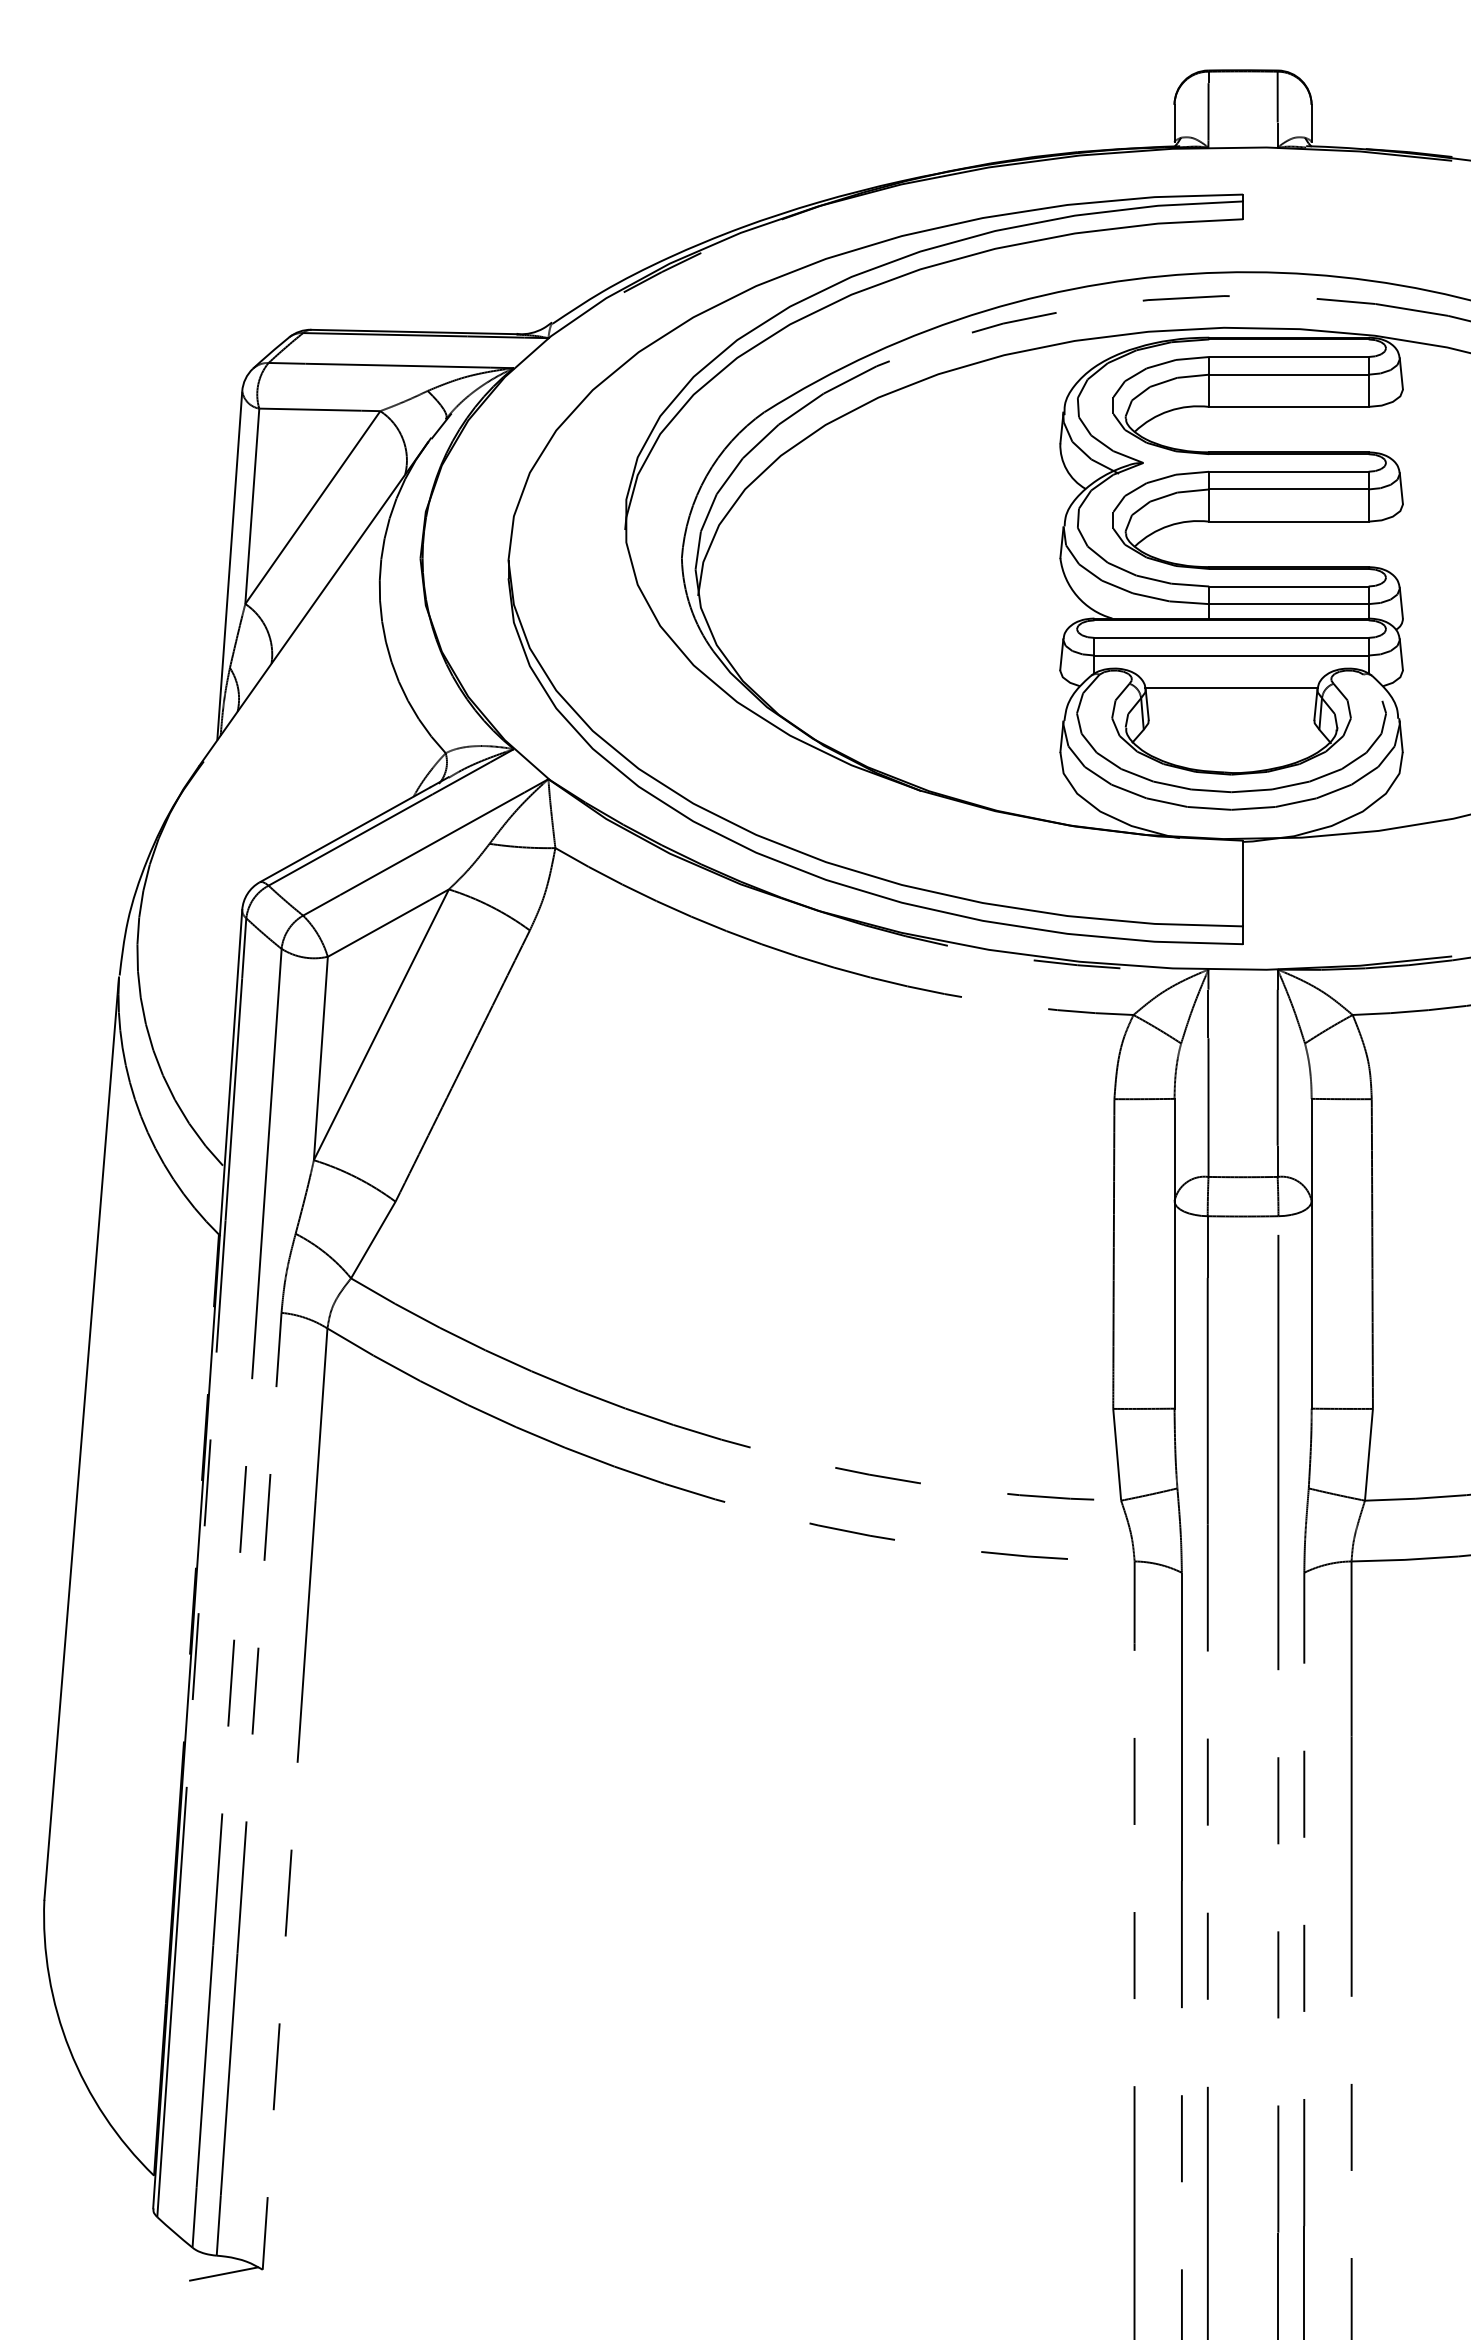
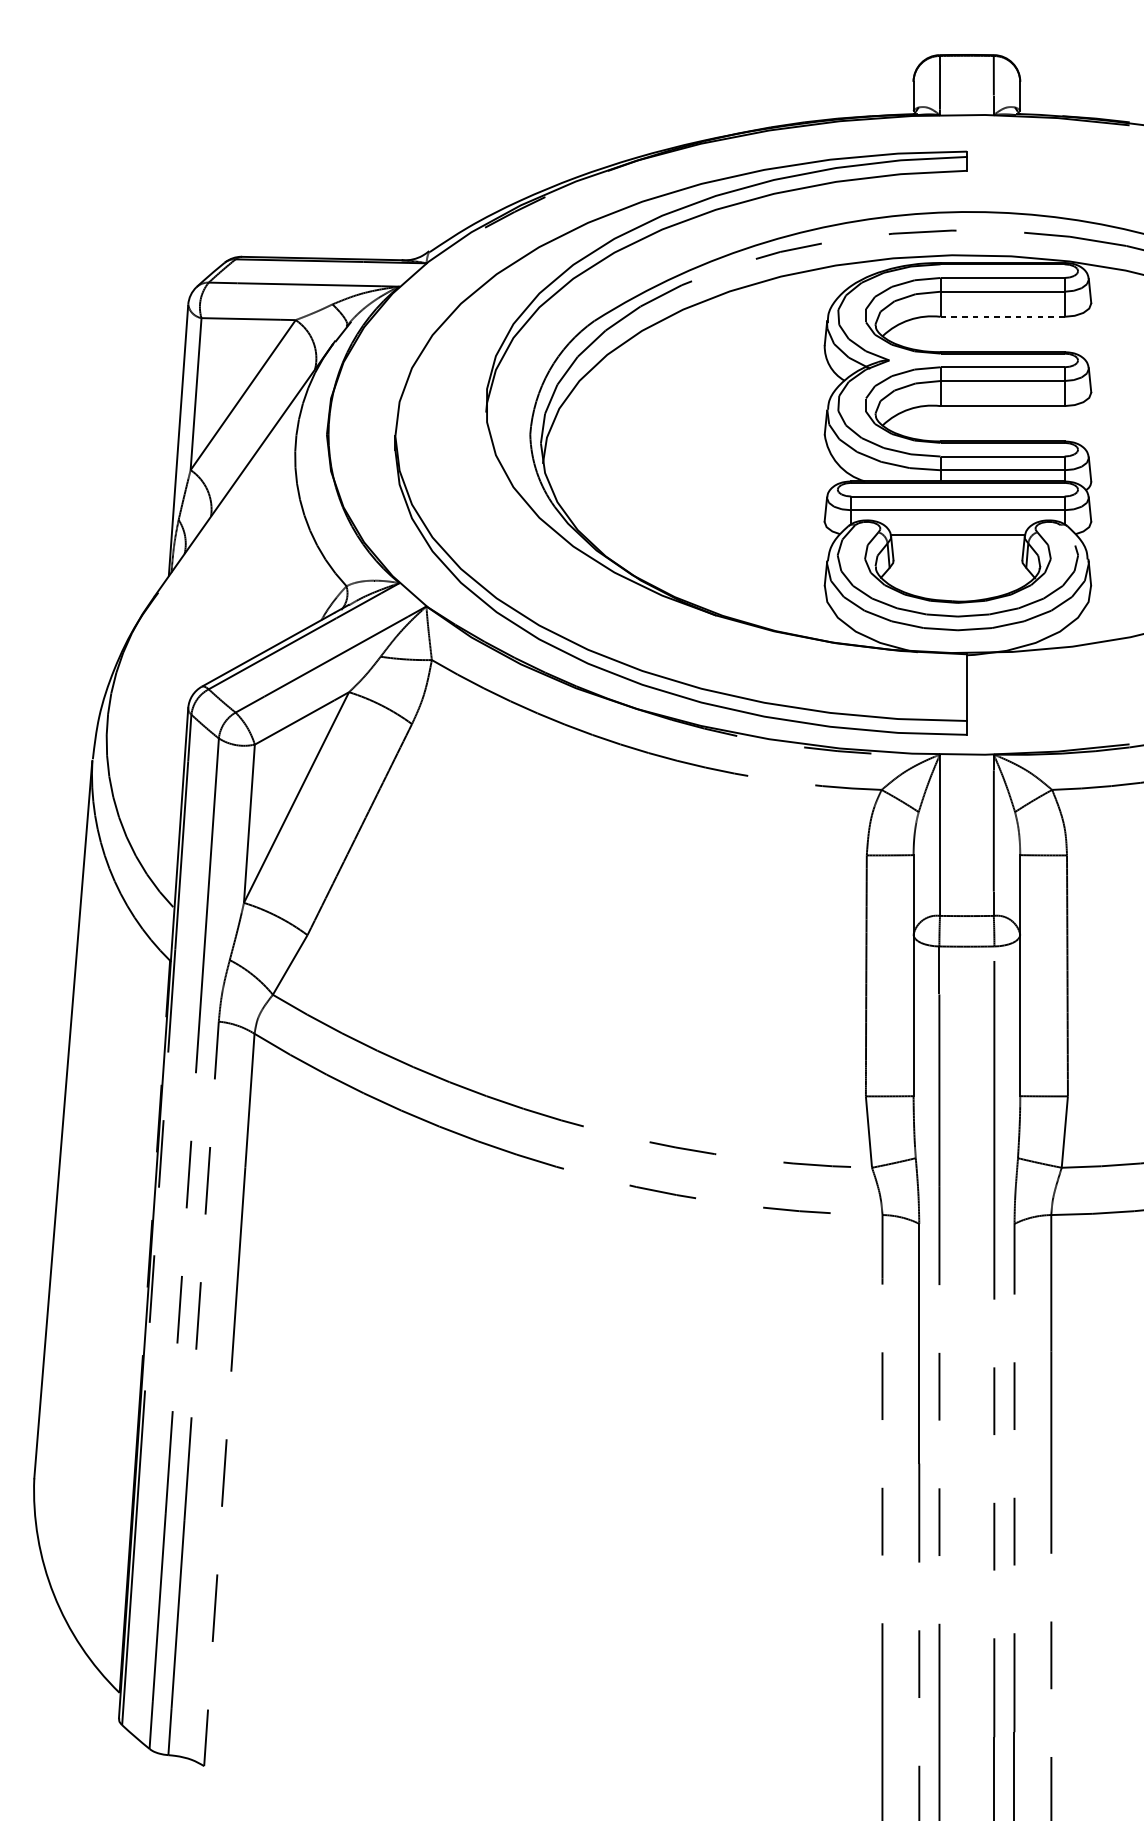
line: (1288, 406) -> (1002, 316), solid -> dashed
line: (224, 2273) -> (174, 1769), removed

